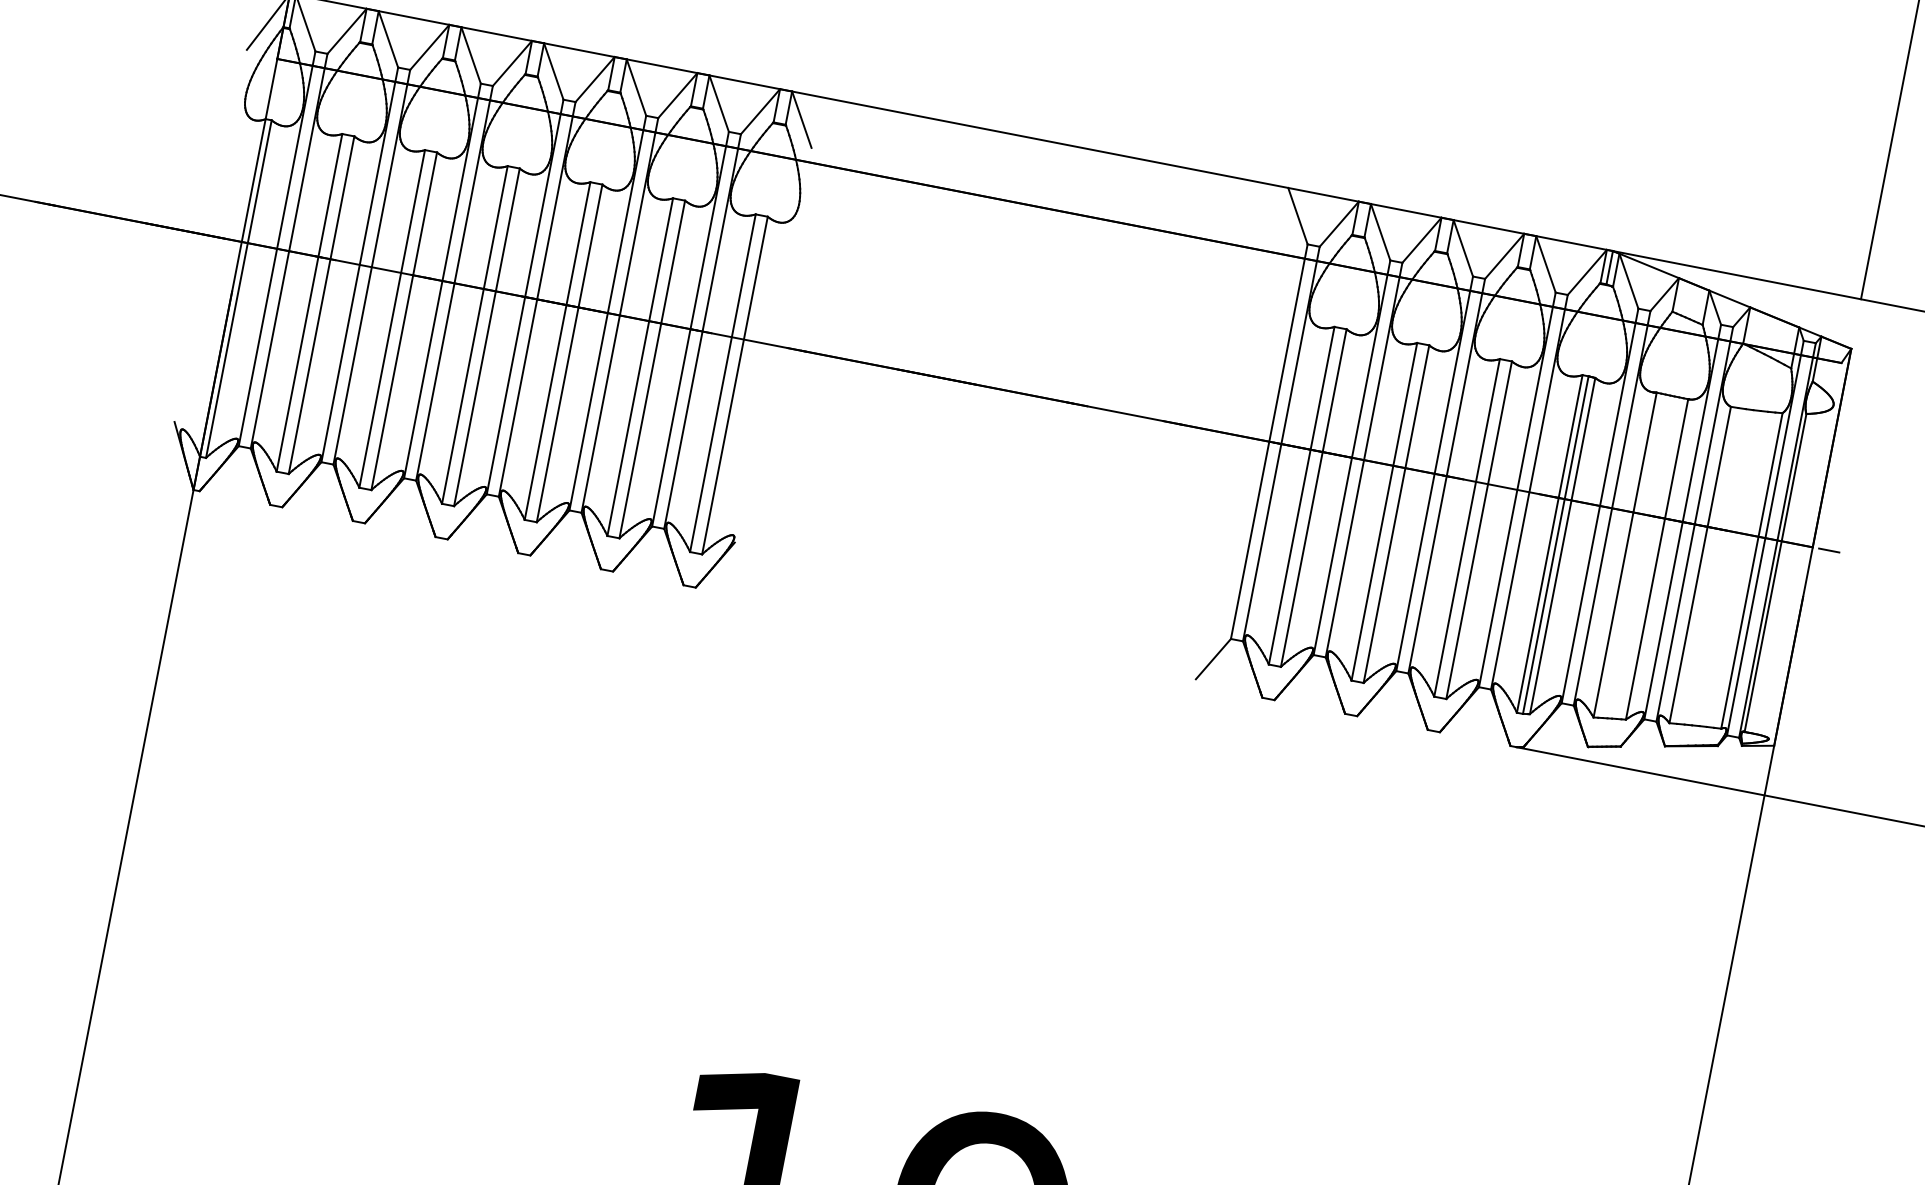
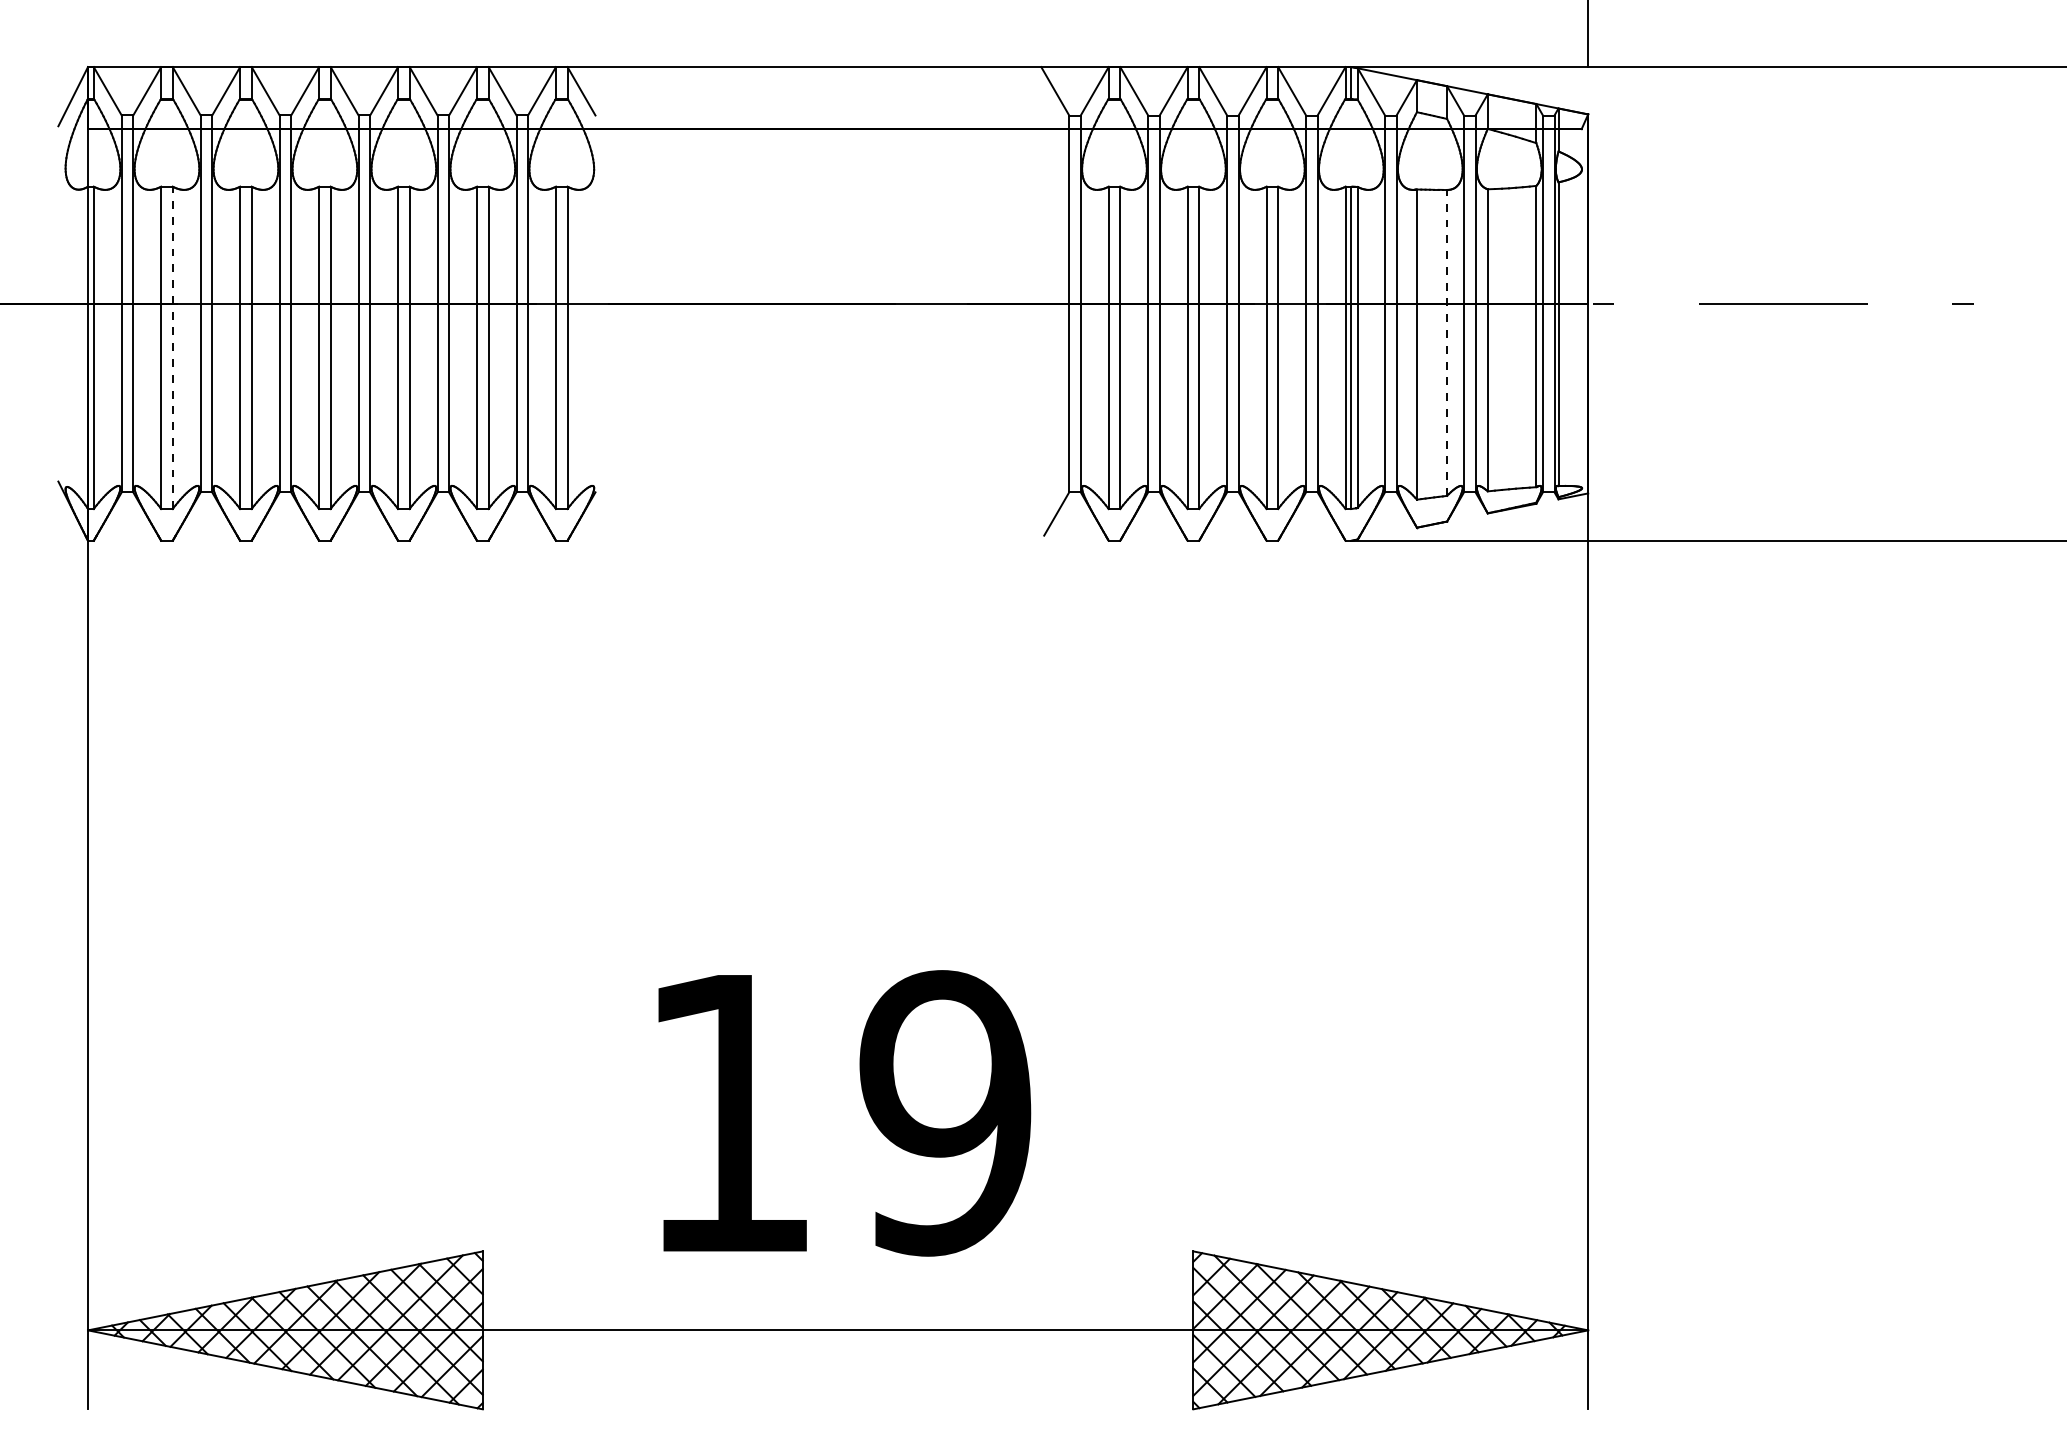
line: (321, 304) -> (172, 347), solid -> dashed
line: (1657, 559) -> (1447, 342), solid -> dashed

